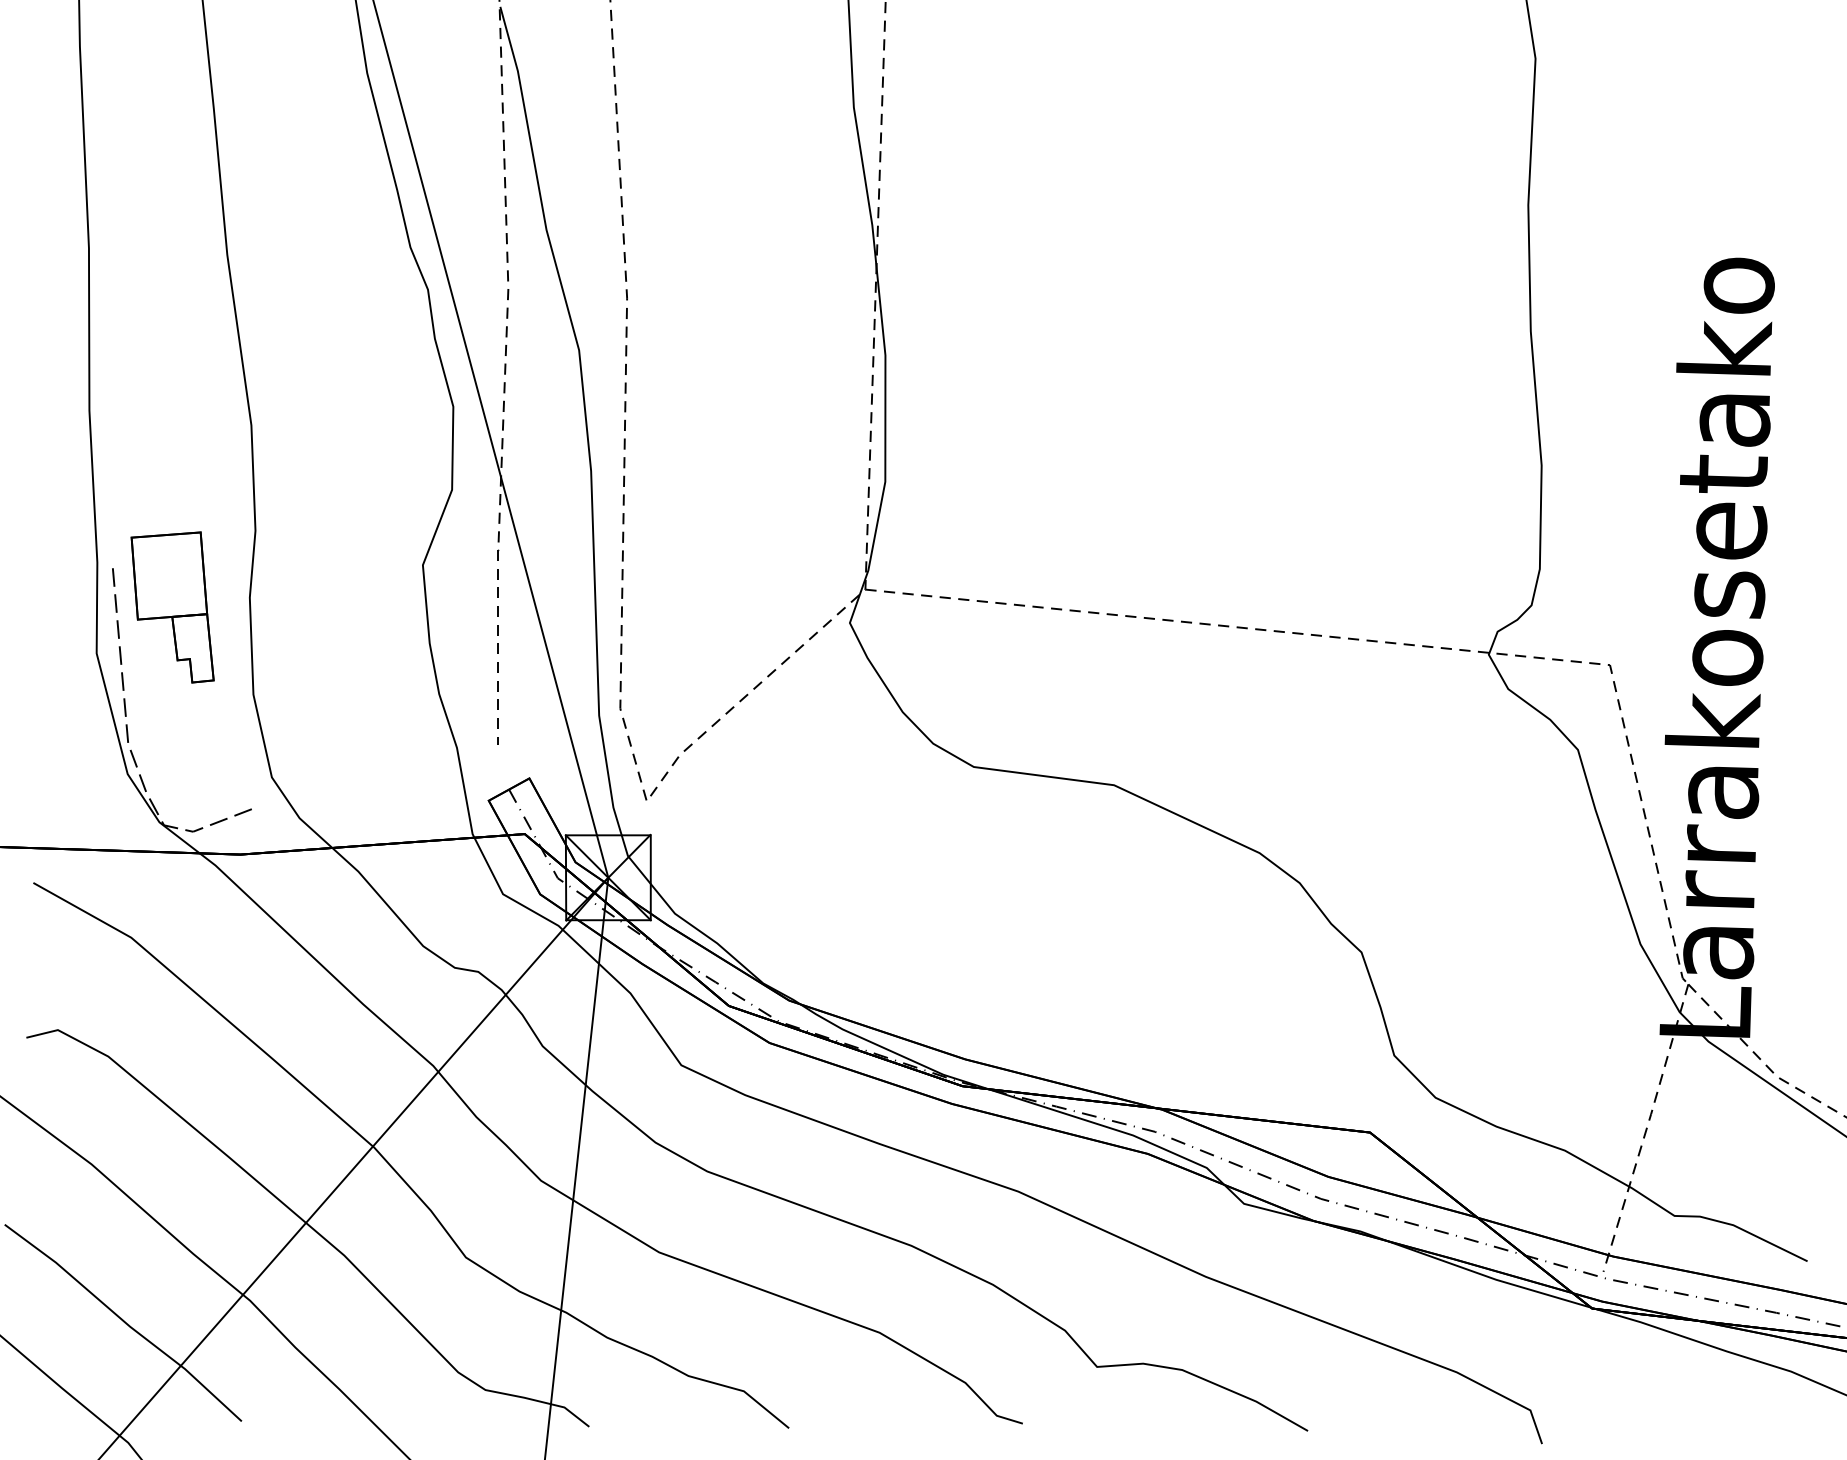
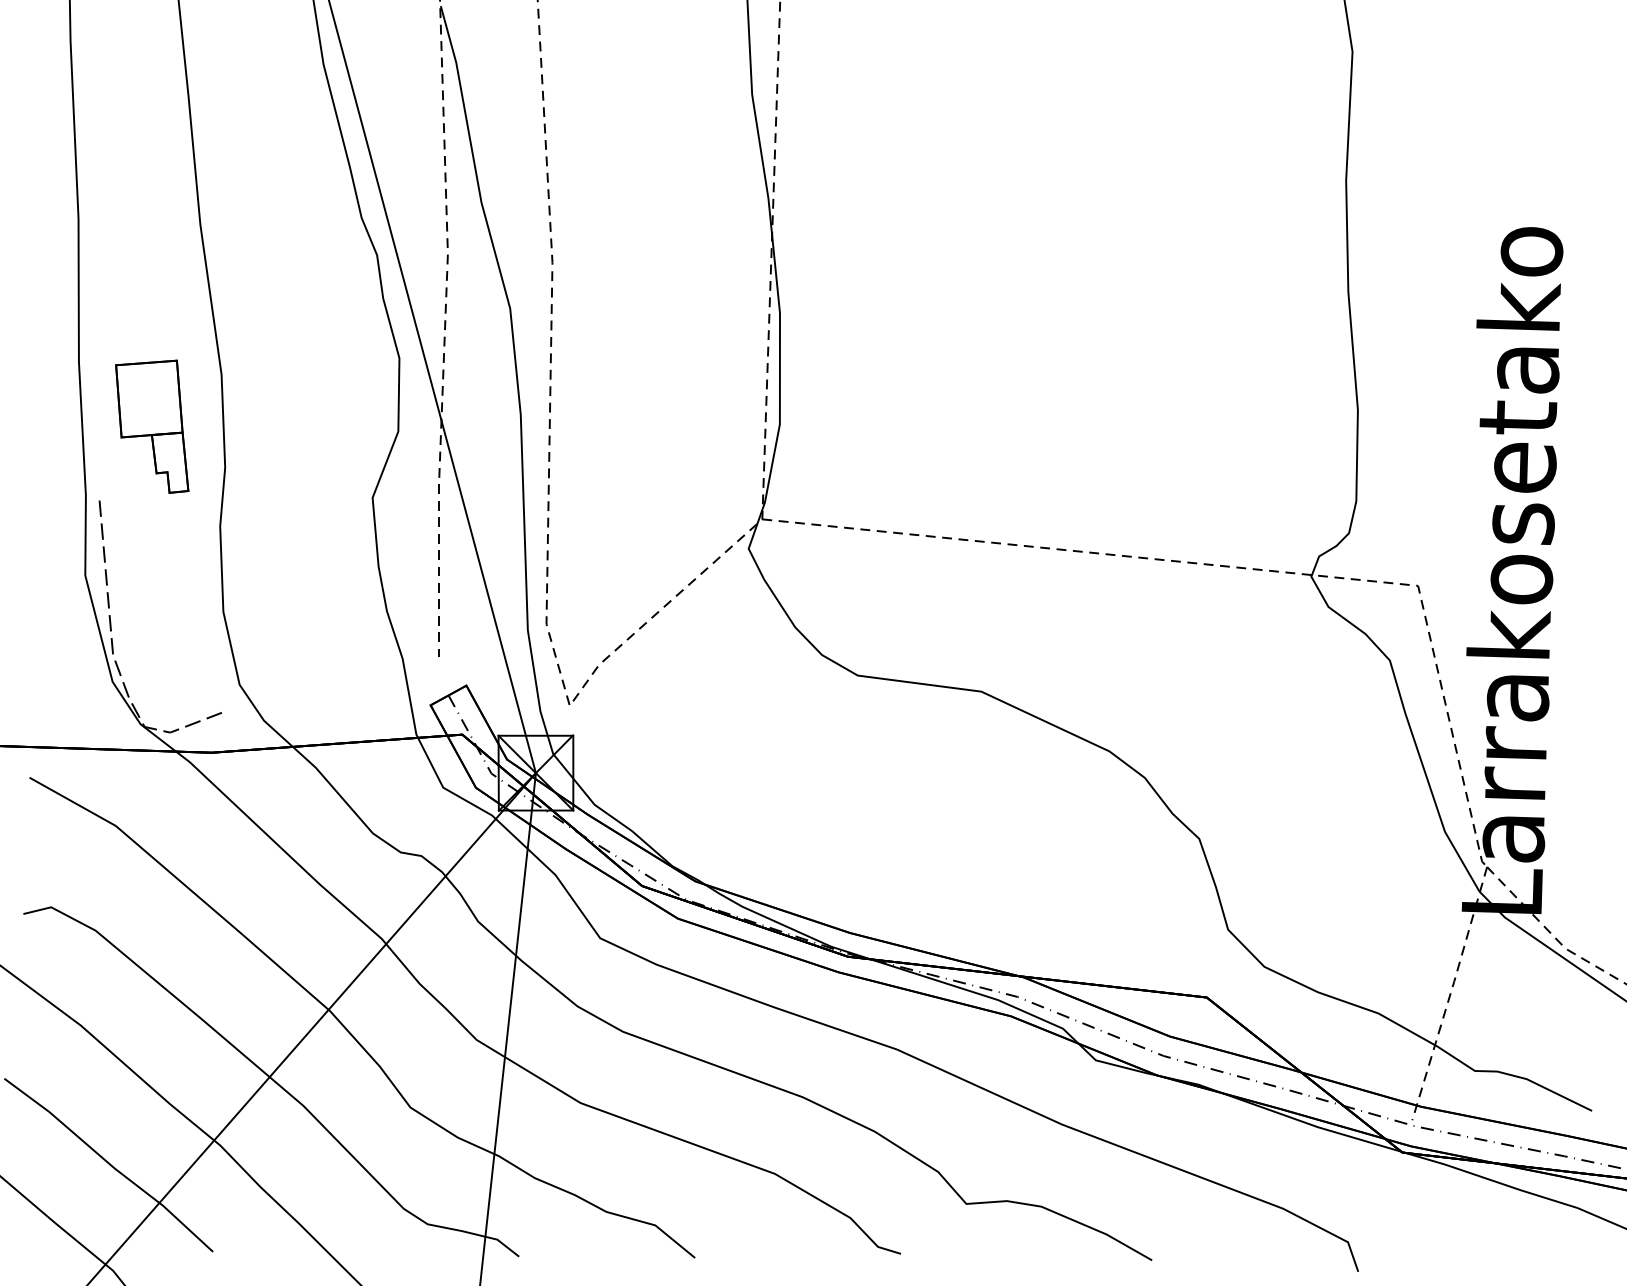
part: (172, 607) -> (152, 426), moved

